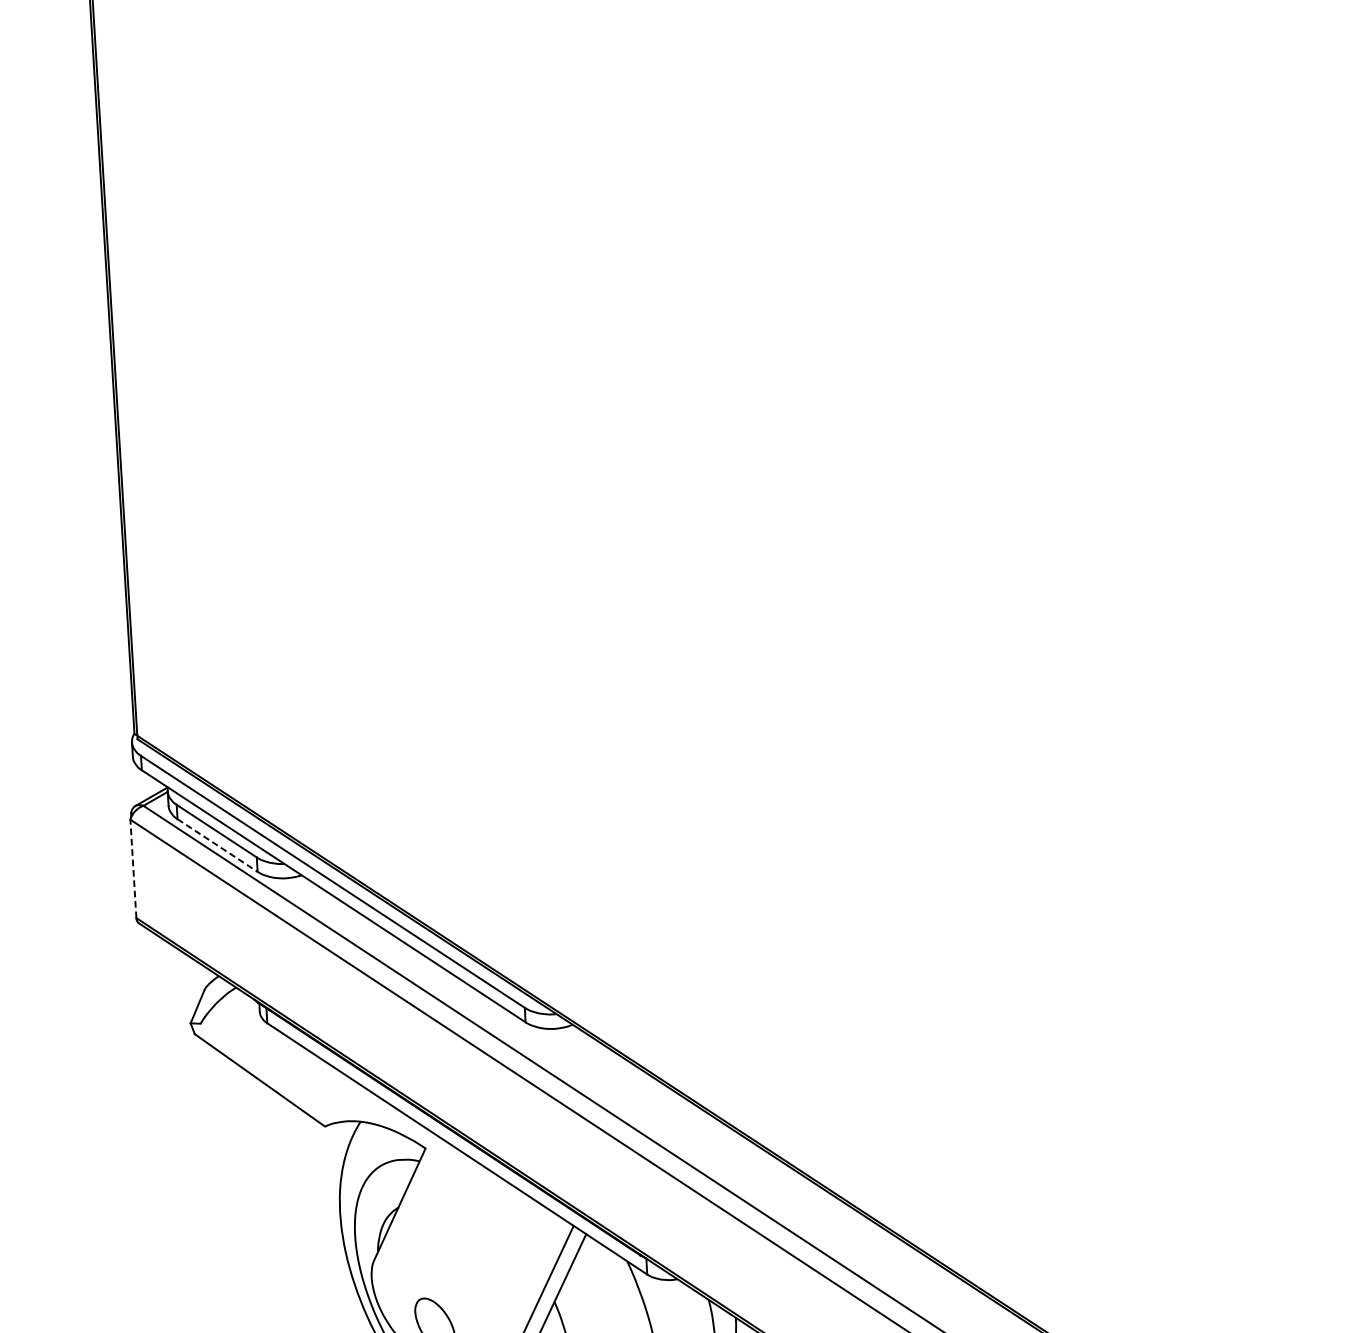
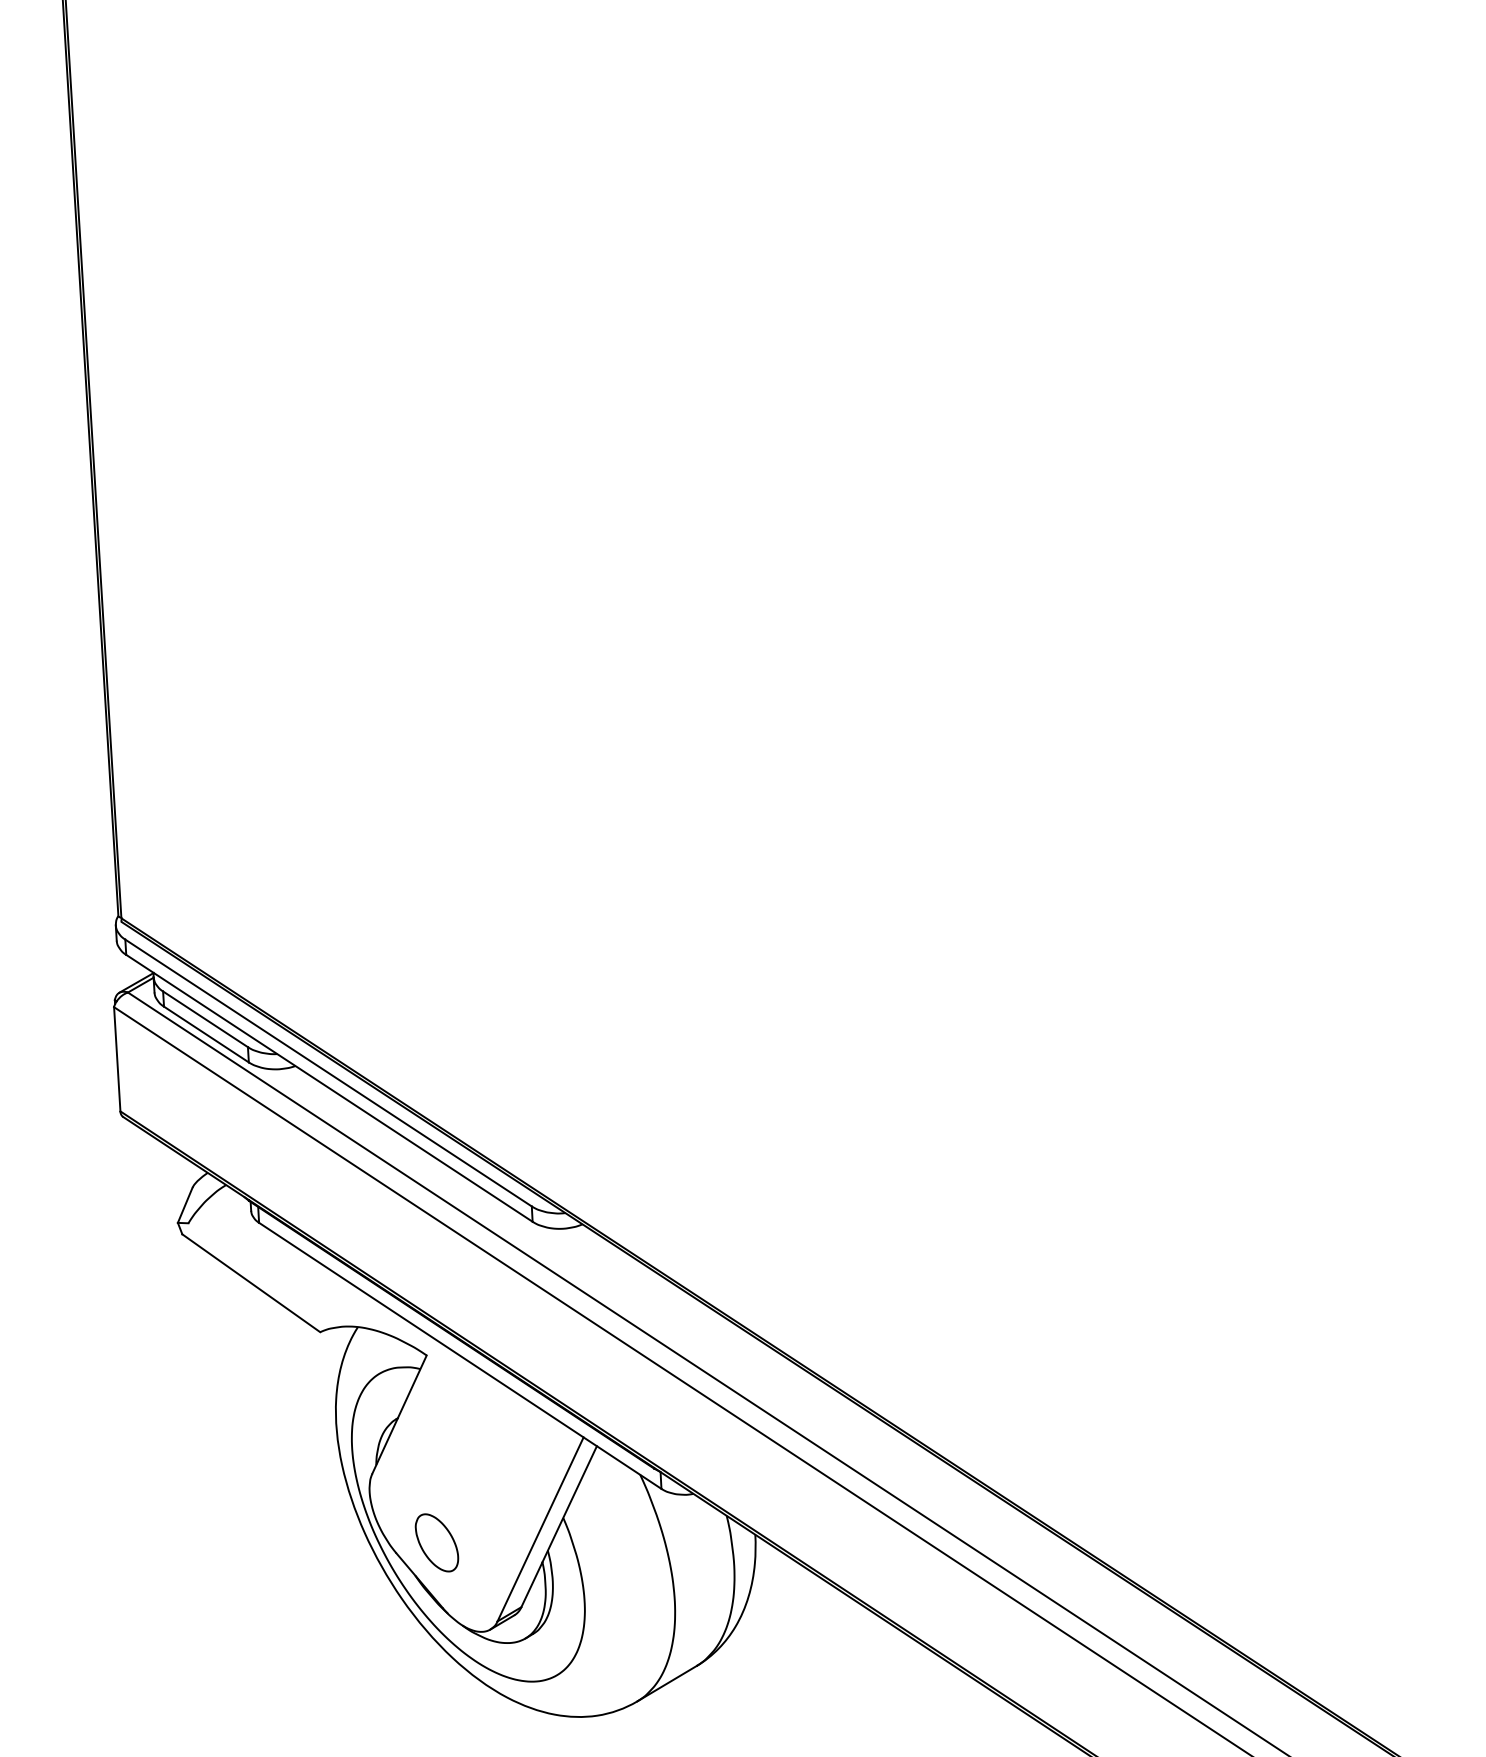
line: (217, 845) -> (206, 1034), dashed -> solid
line: (133, 868) -> (117, 1058), dashed -> solid

